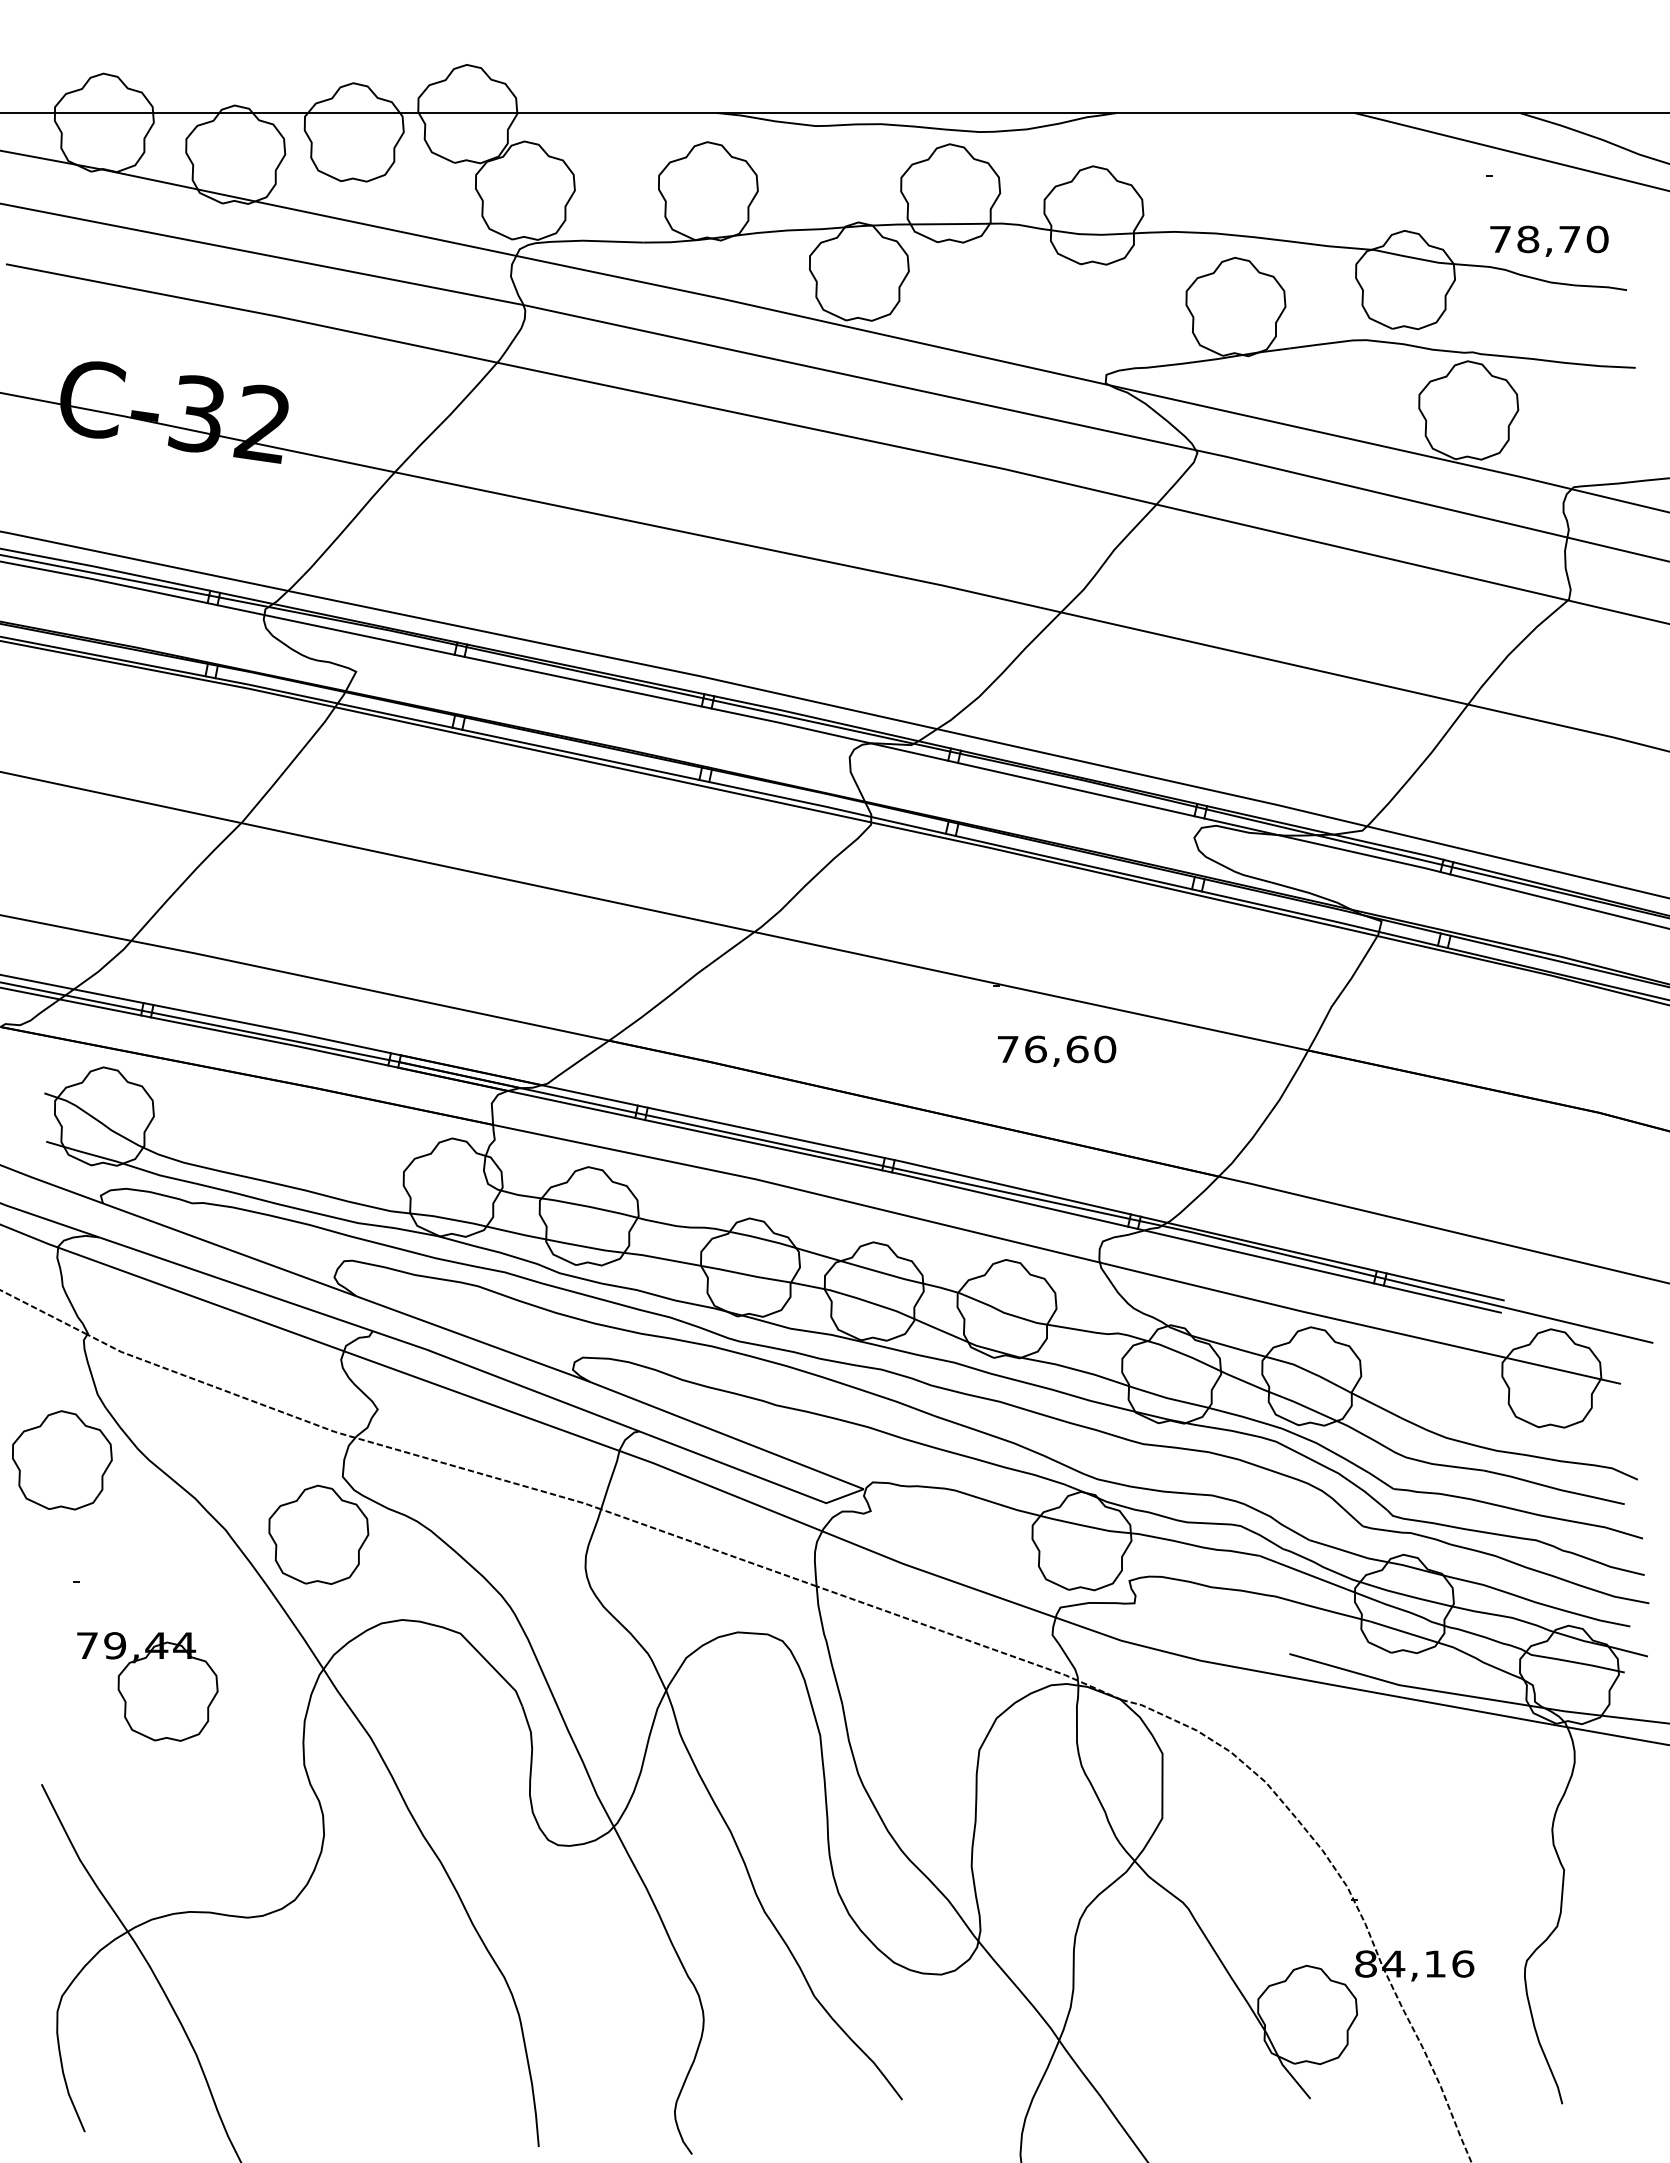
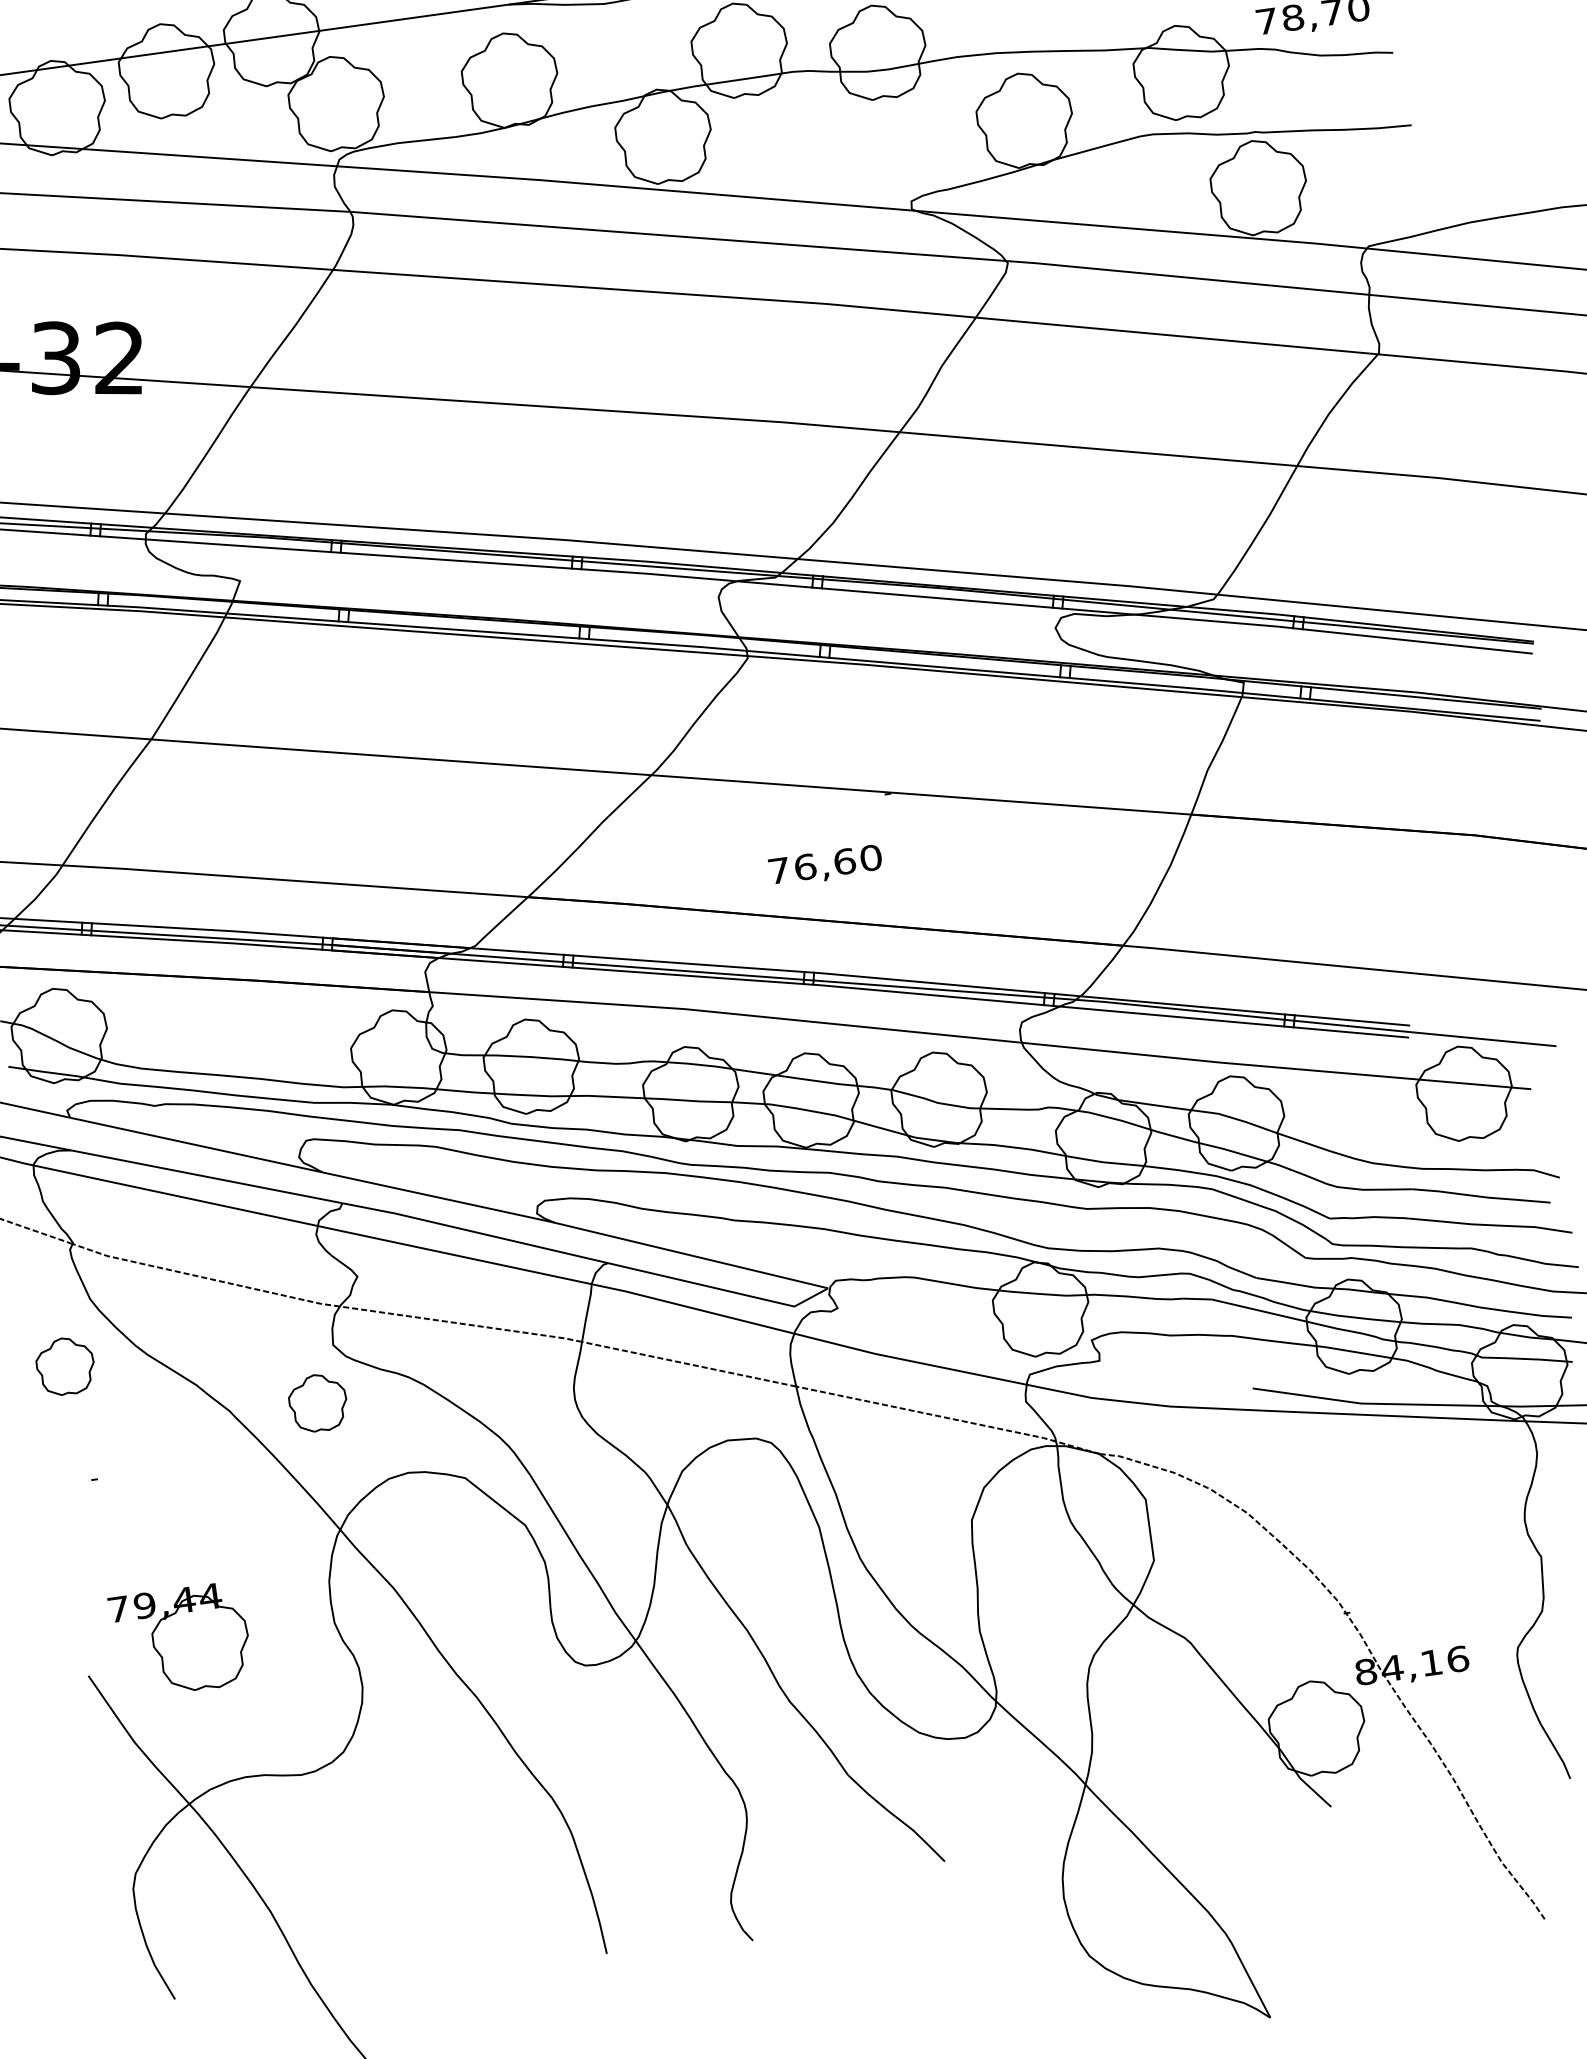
text: (1056, 1050) -> (825, 865), moved
part: (62, 1460) -> (65, 1366), size x0.6
part: (318, 1534) -> (317, 1402), size x0.6
part: (147, 1686) -> (180, 1640), moved

